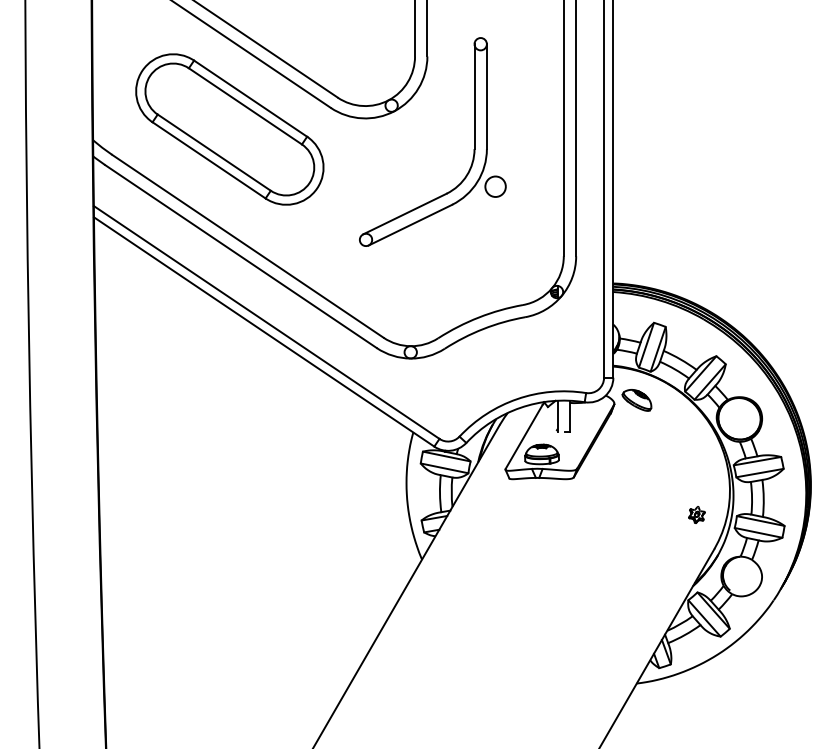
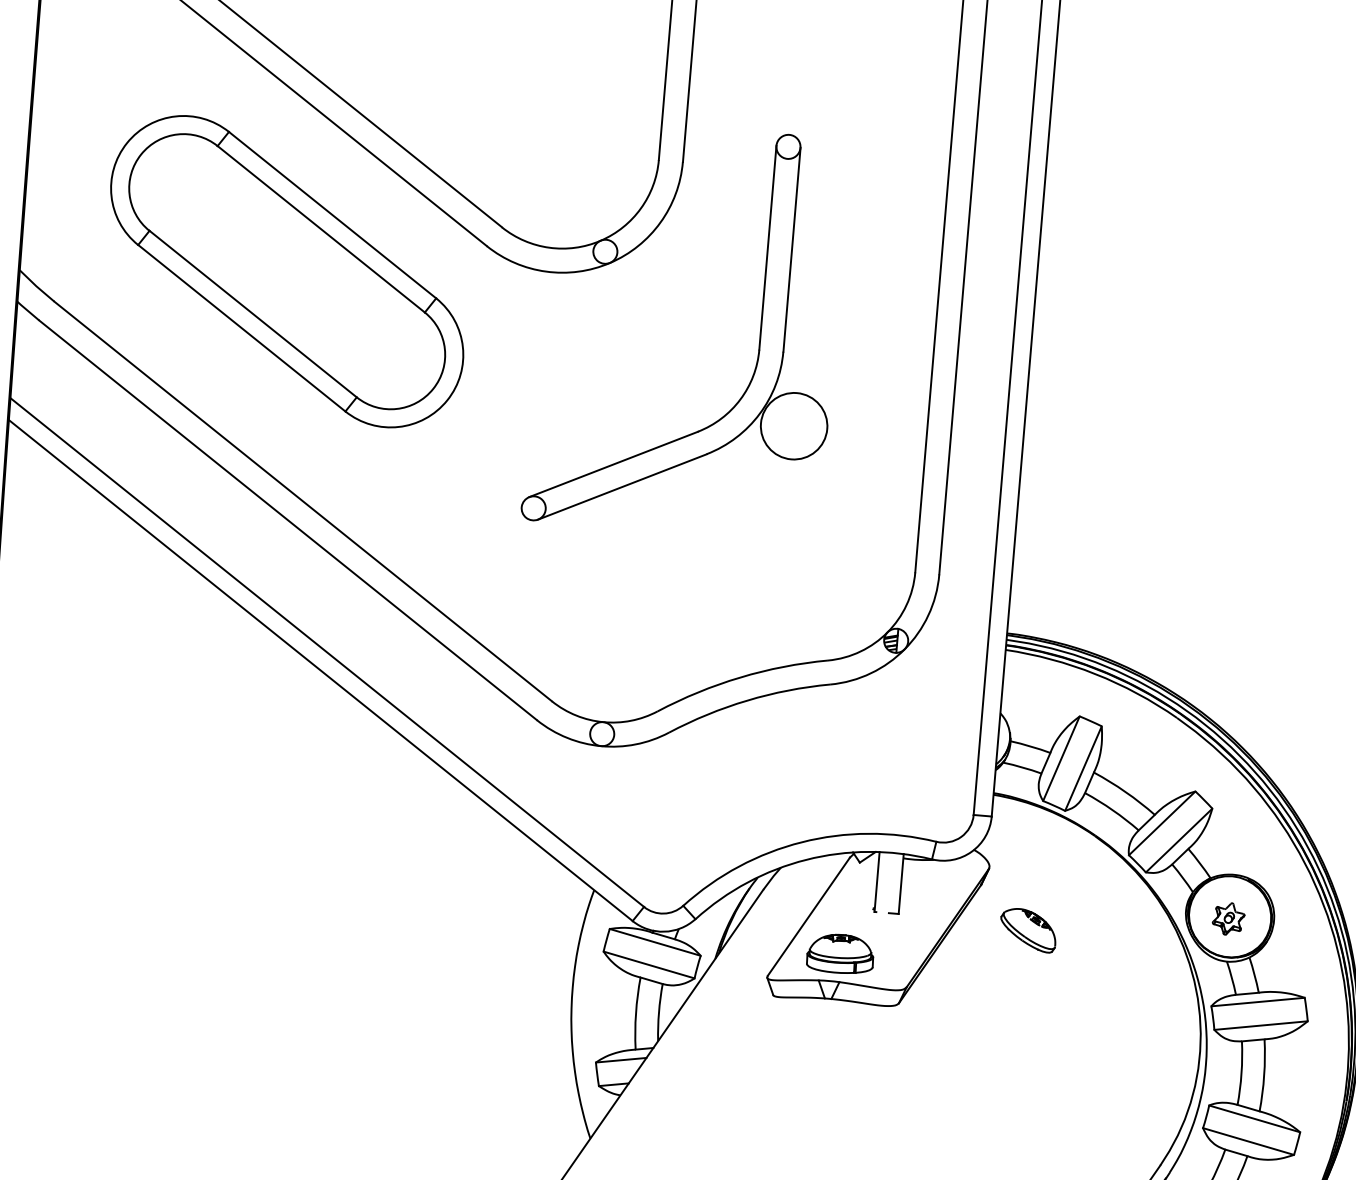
circle: (495, 186) -> (793, 425), size x1.67
part: (636, 400) -> (1027, 930), moved
part: (696, 514) -> (1228, 917), moved

